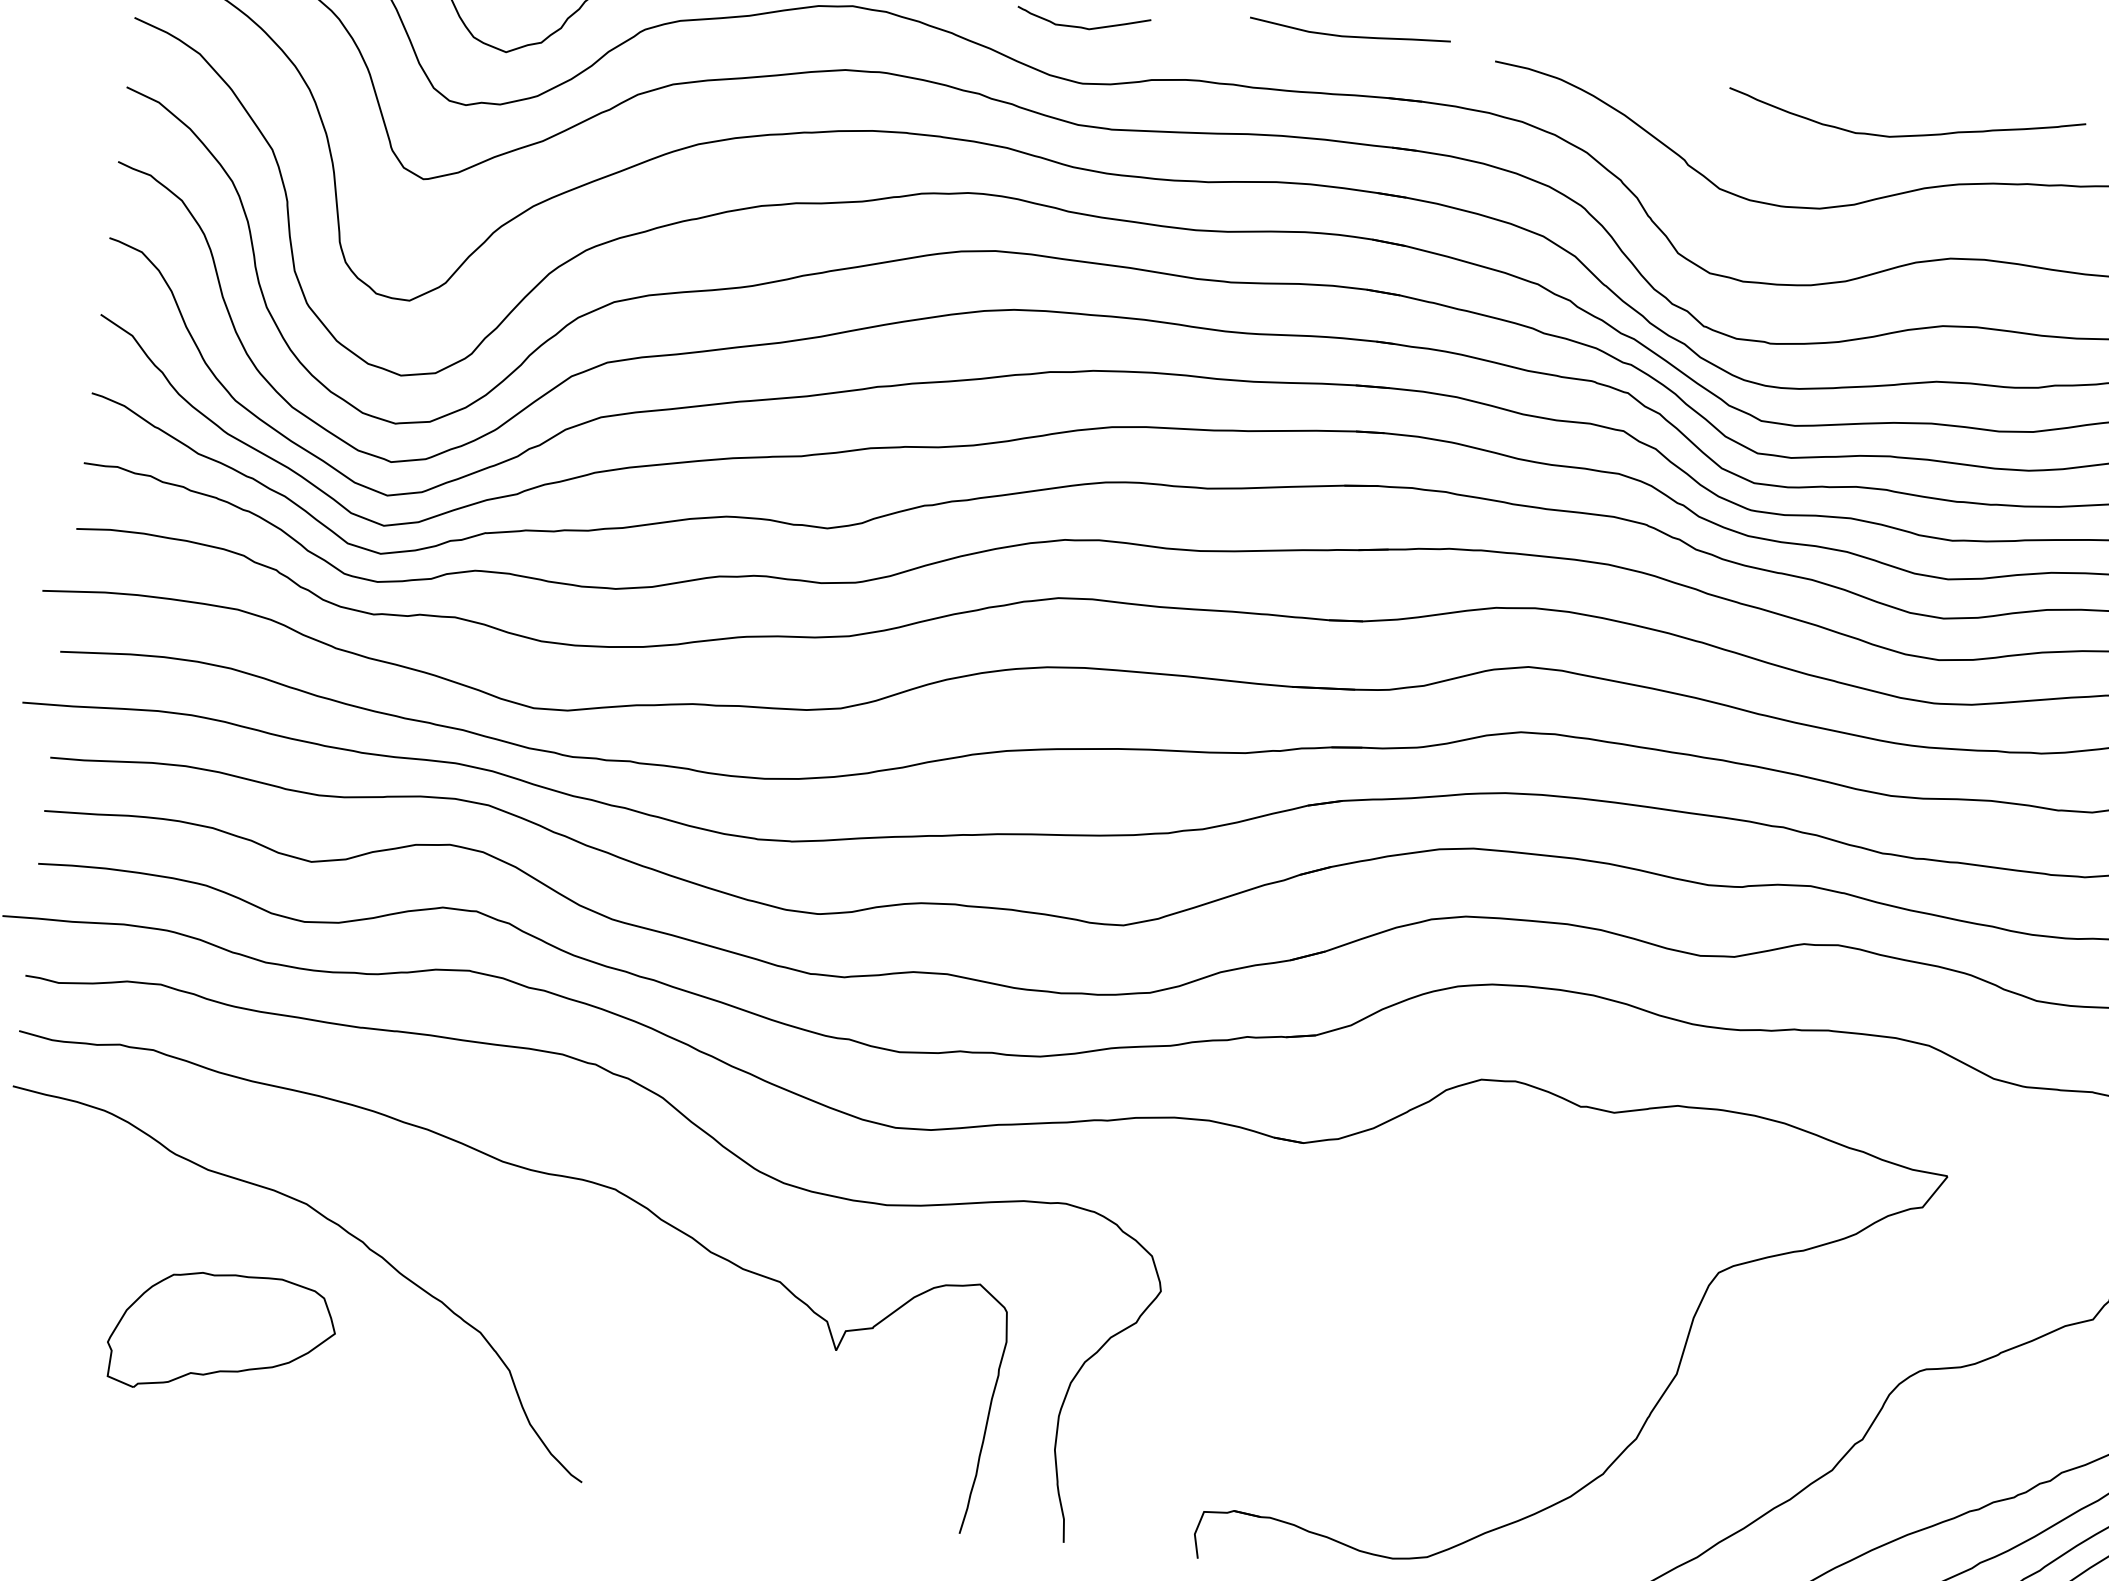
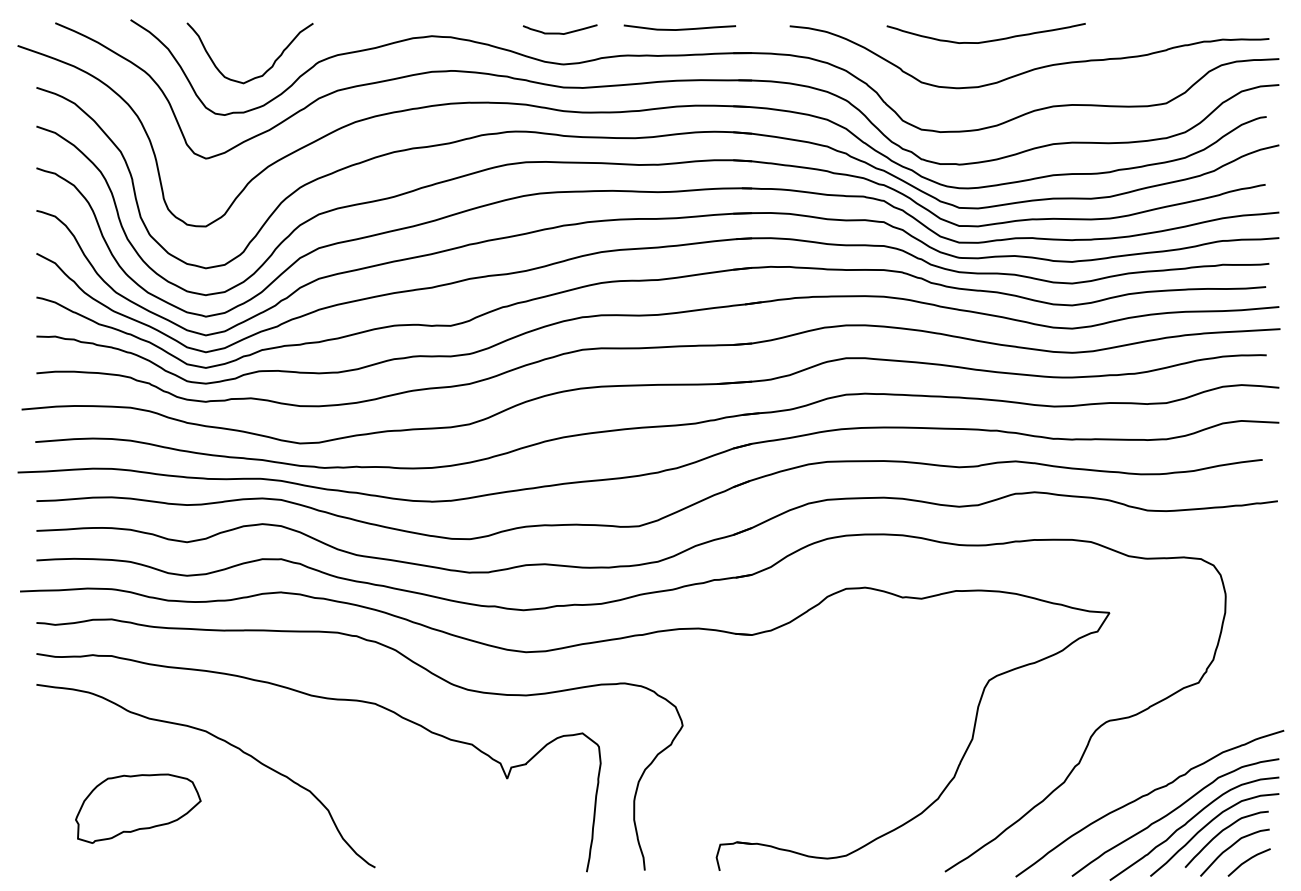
curve: (1349, 34) -> (679, 28), moved
curve: (1905, 133) -> (986, 40), moved
part: (222, 1334) -> (138, 808), moved

